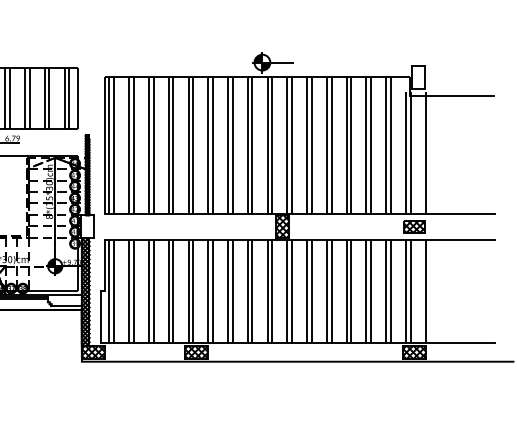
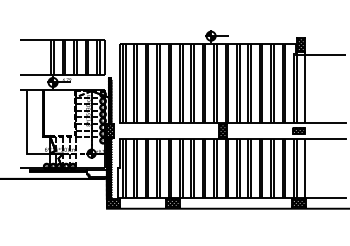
hatch: (417, 77) -> (300, 44), added
hatch: (87, 226) -> (110, 130), added

